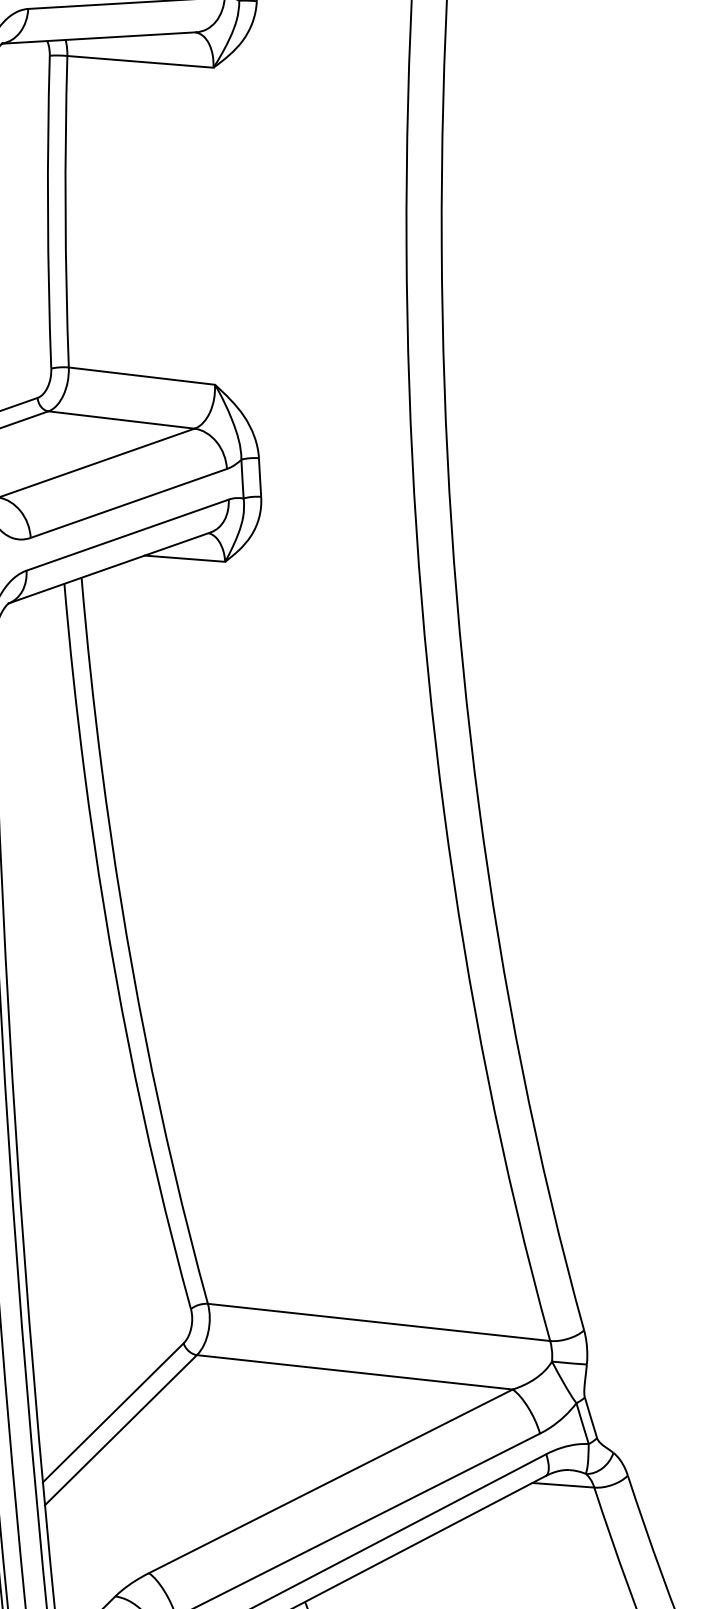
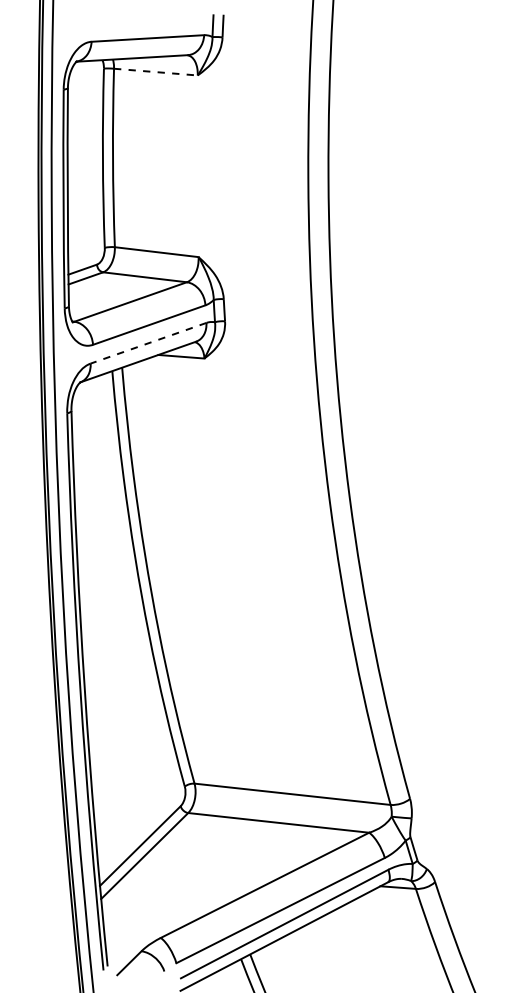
line: (139, 62) -> (155, 72), solid -> dashed
line: (127, 535) -> (148, 343), solid -> dashed

